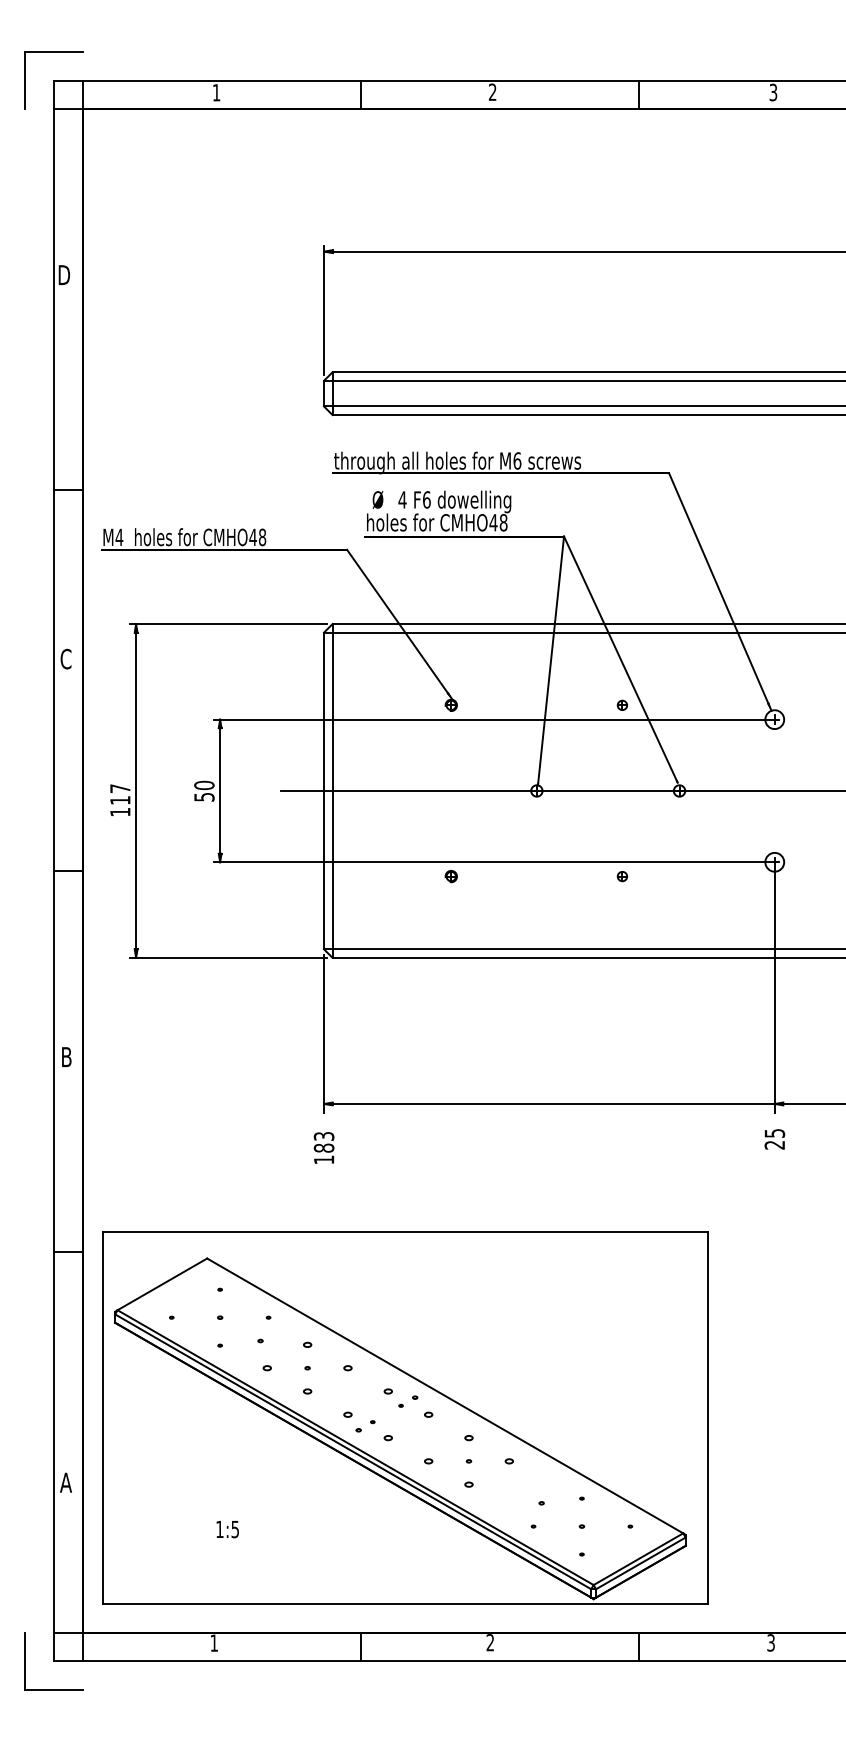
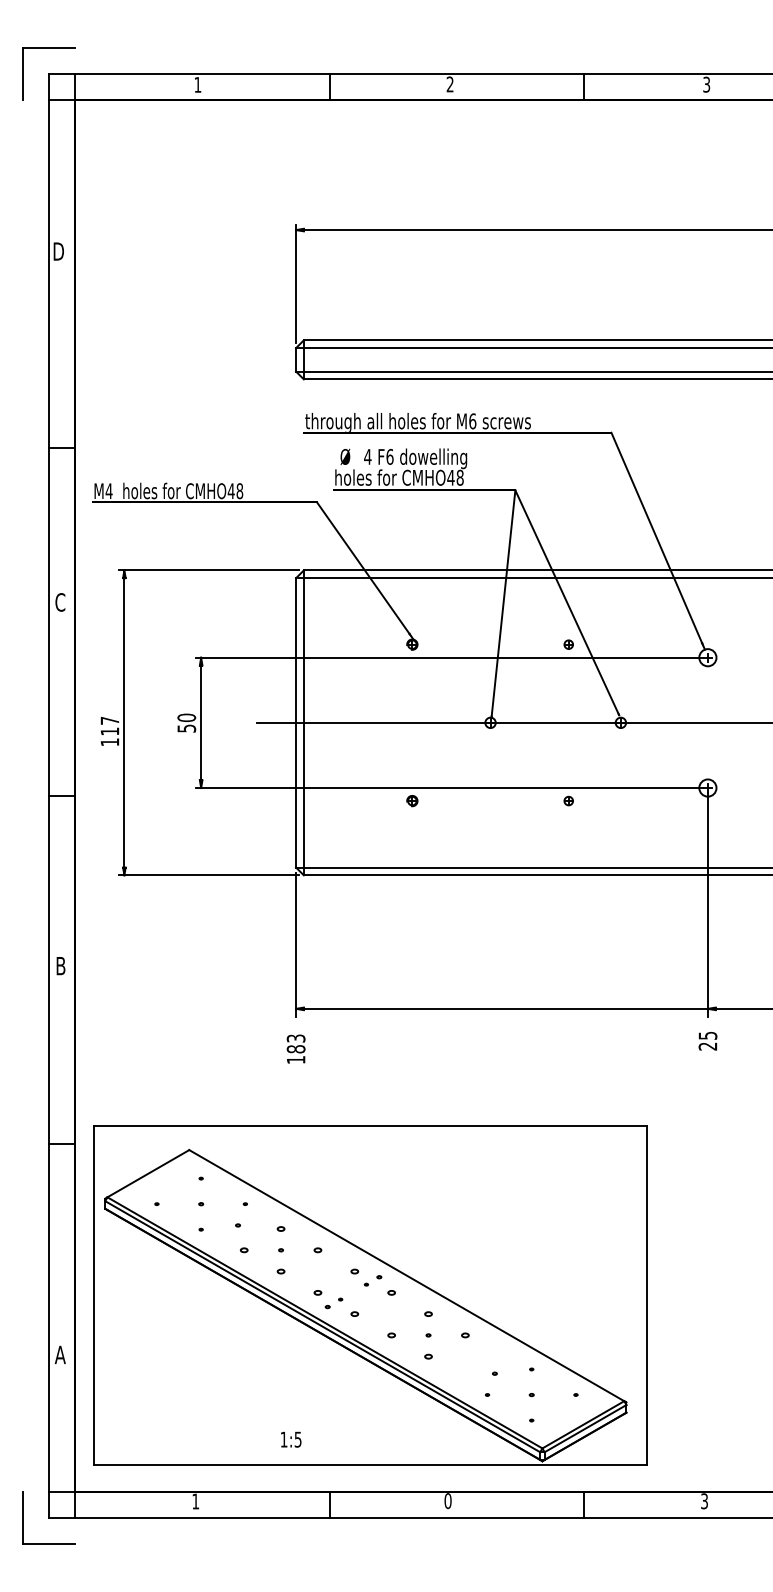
text: (227, 1529) -> (291, 1439), moved
text: (490, 1642) -> (448, 1500), 2 -> 0

